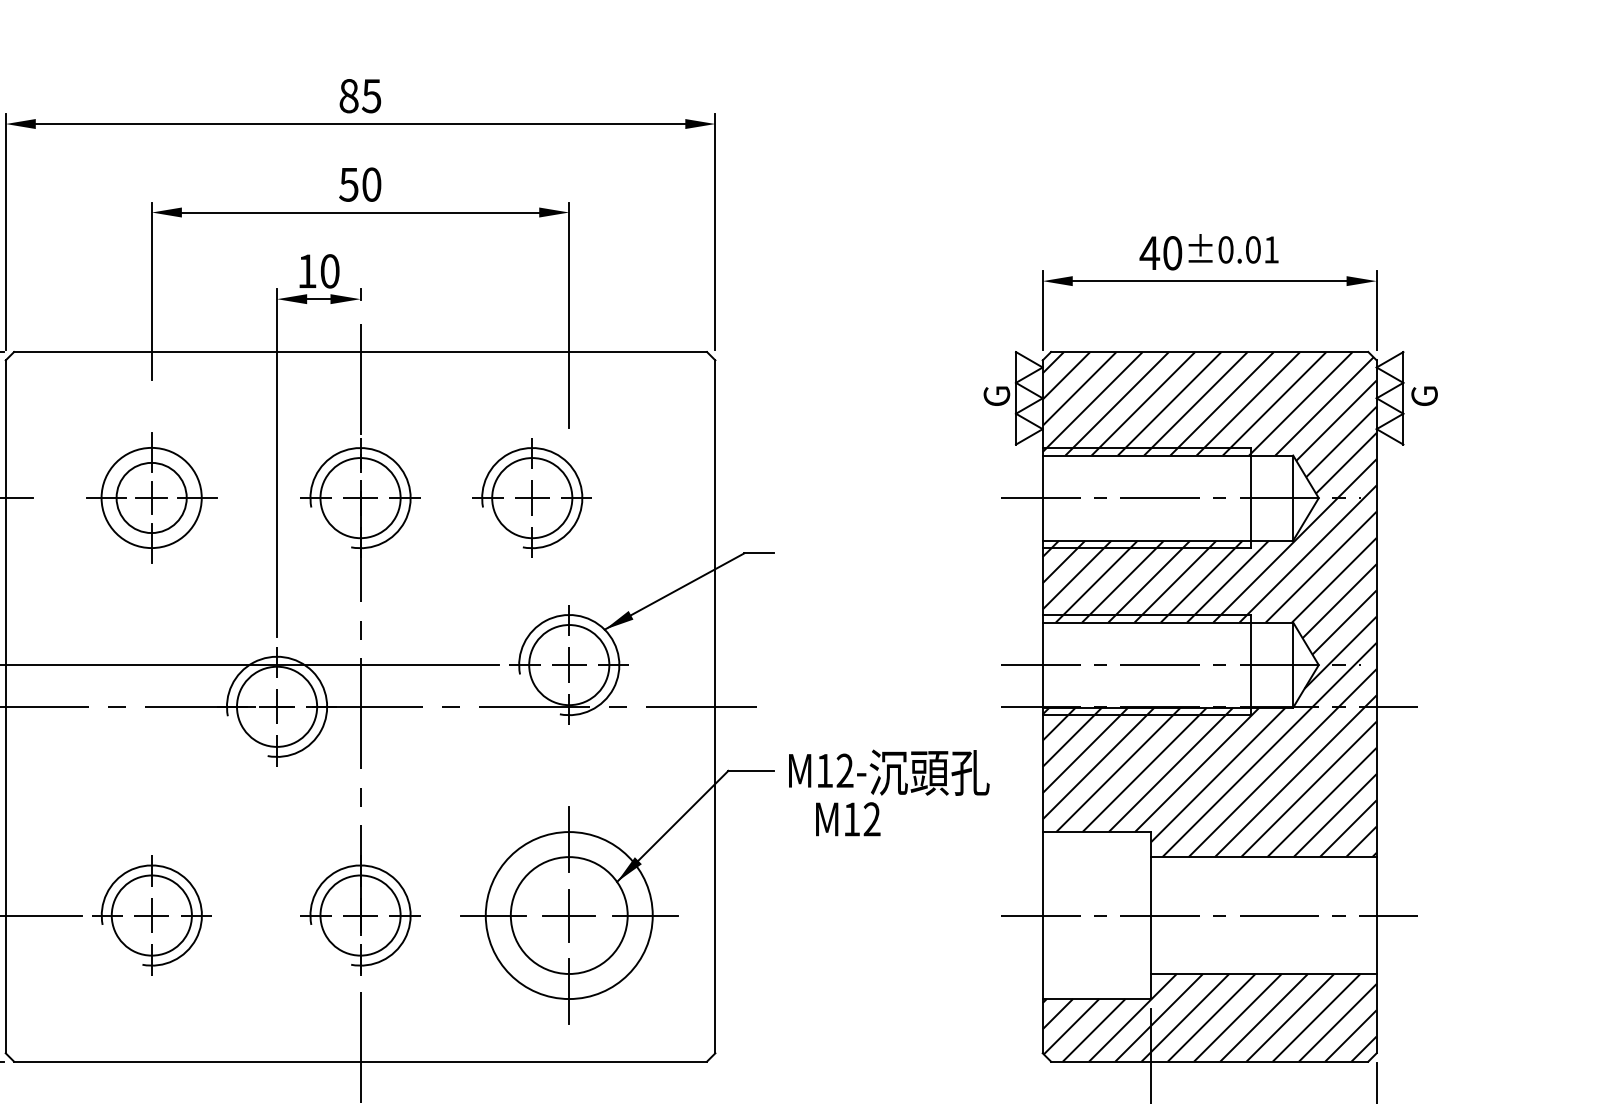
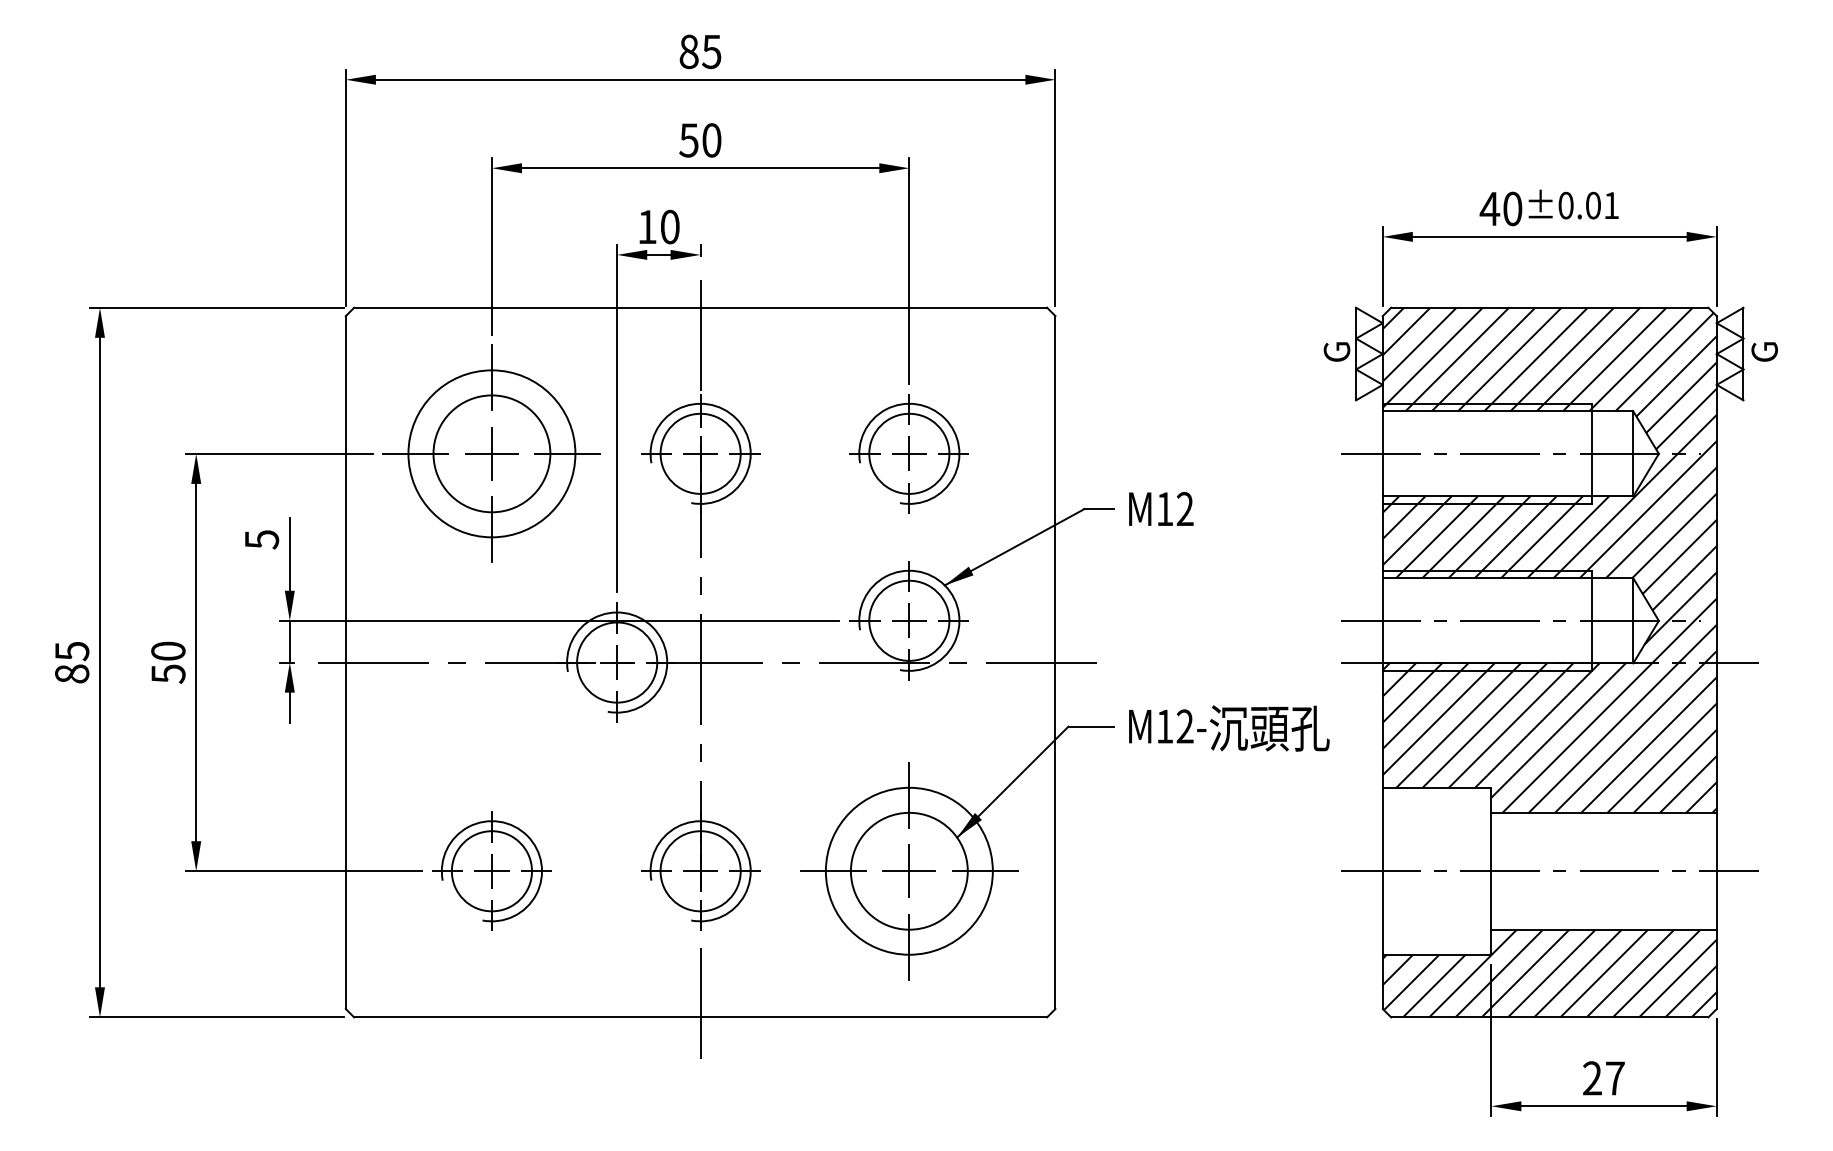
part: (151, 497) -> (491, 453), size x1.67
part: (531, 497) -> (908, 453), moved
text: (848, 818) -> (1161, 508), moved

